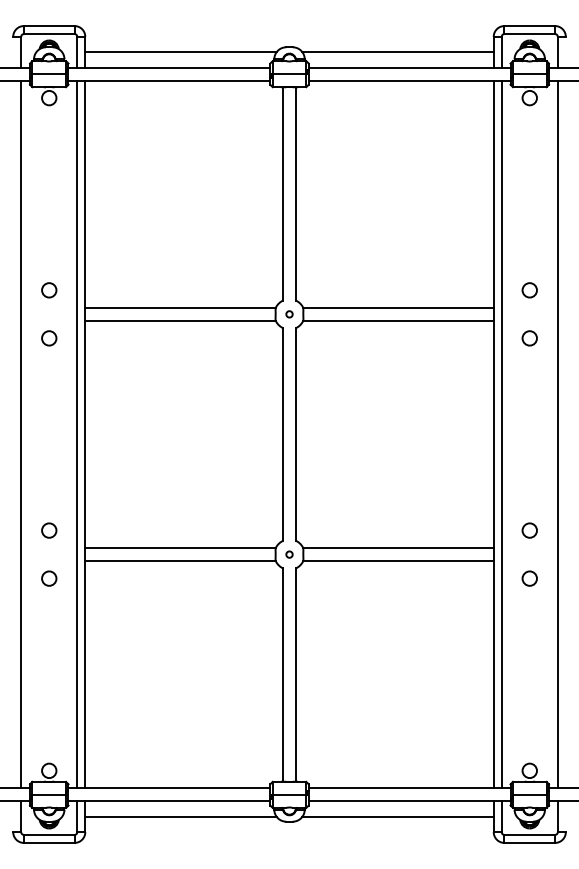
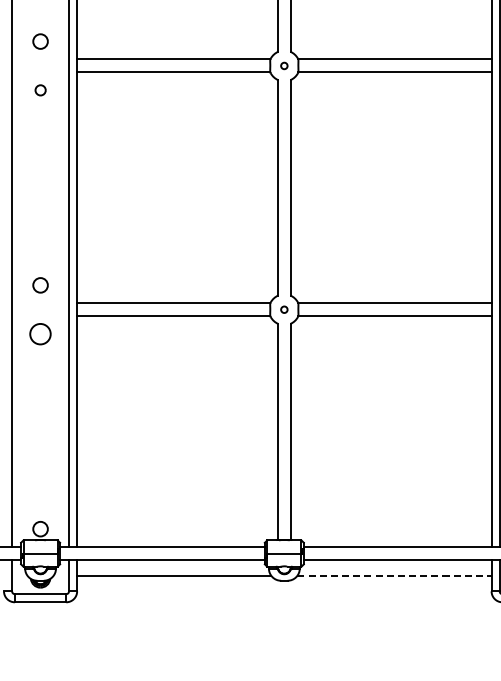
circle: (49, 338) -> (40, 90), size x0.7
circle: (49, 578) -> (40, 333), size x1.4
line: (398, 816) -> (394, 575), solid -> dashed

